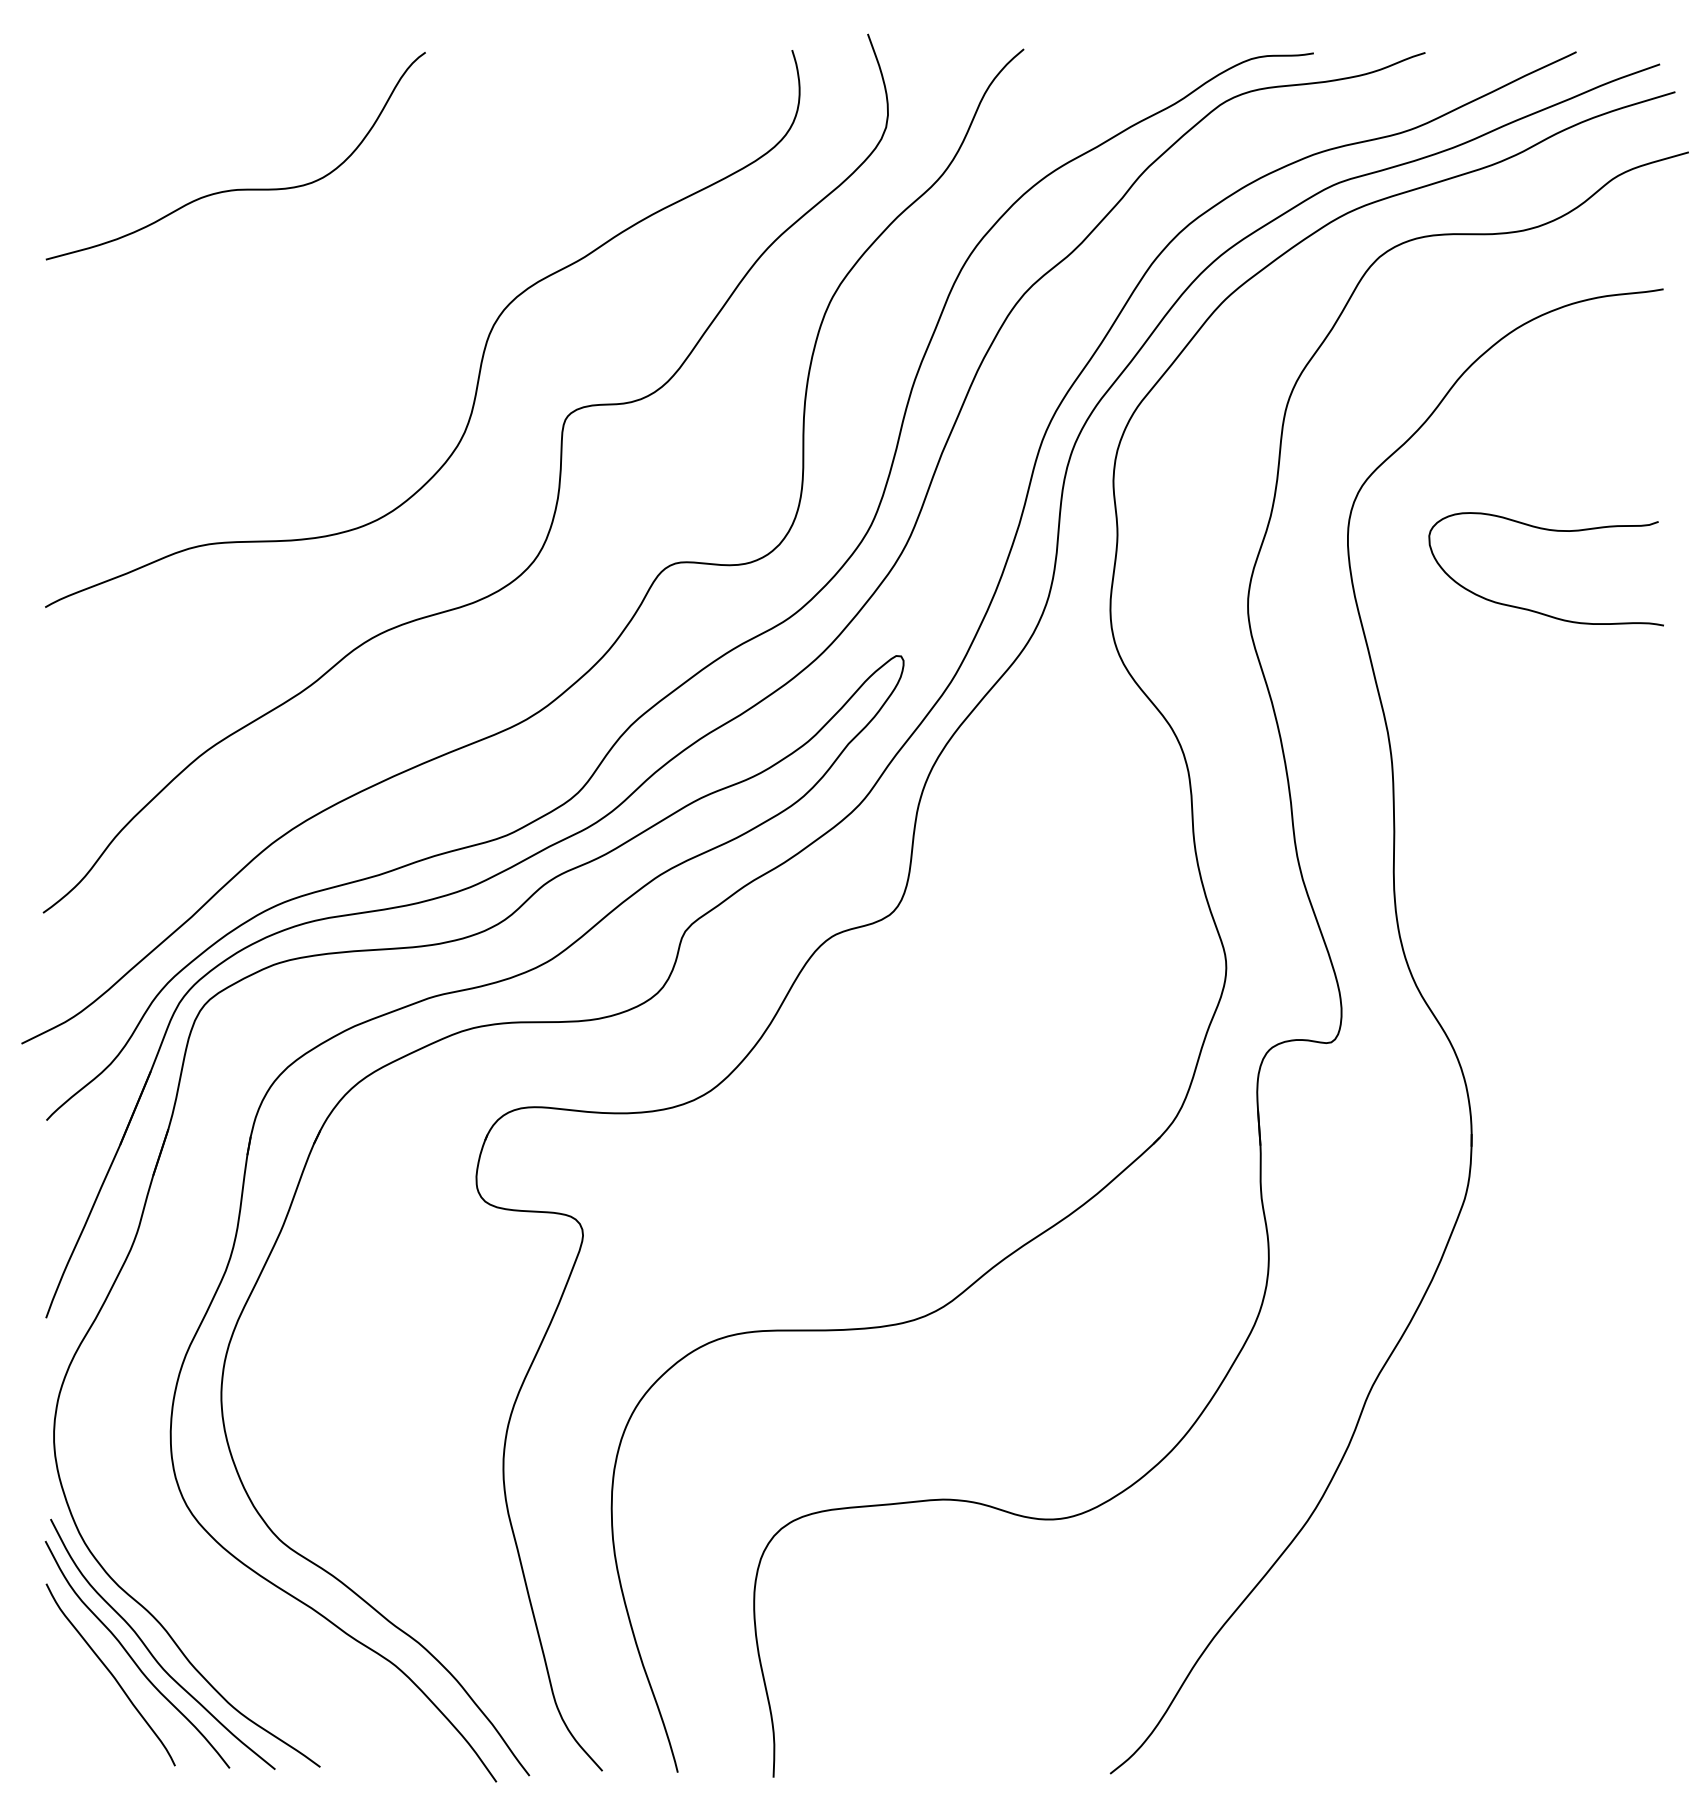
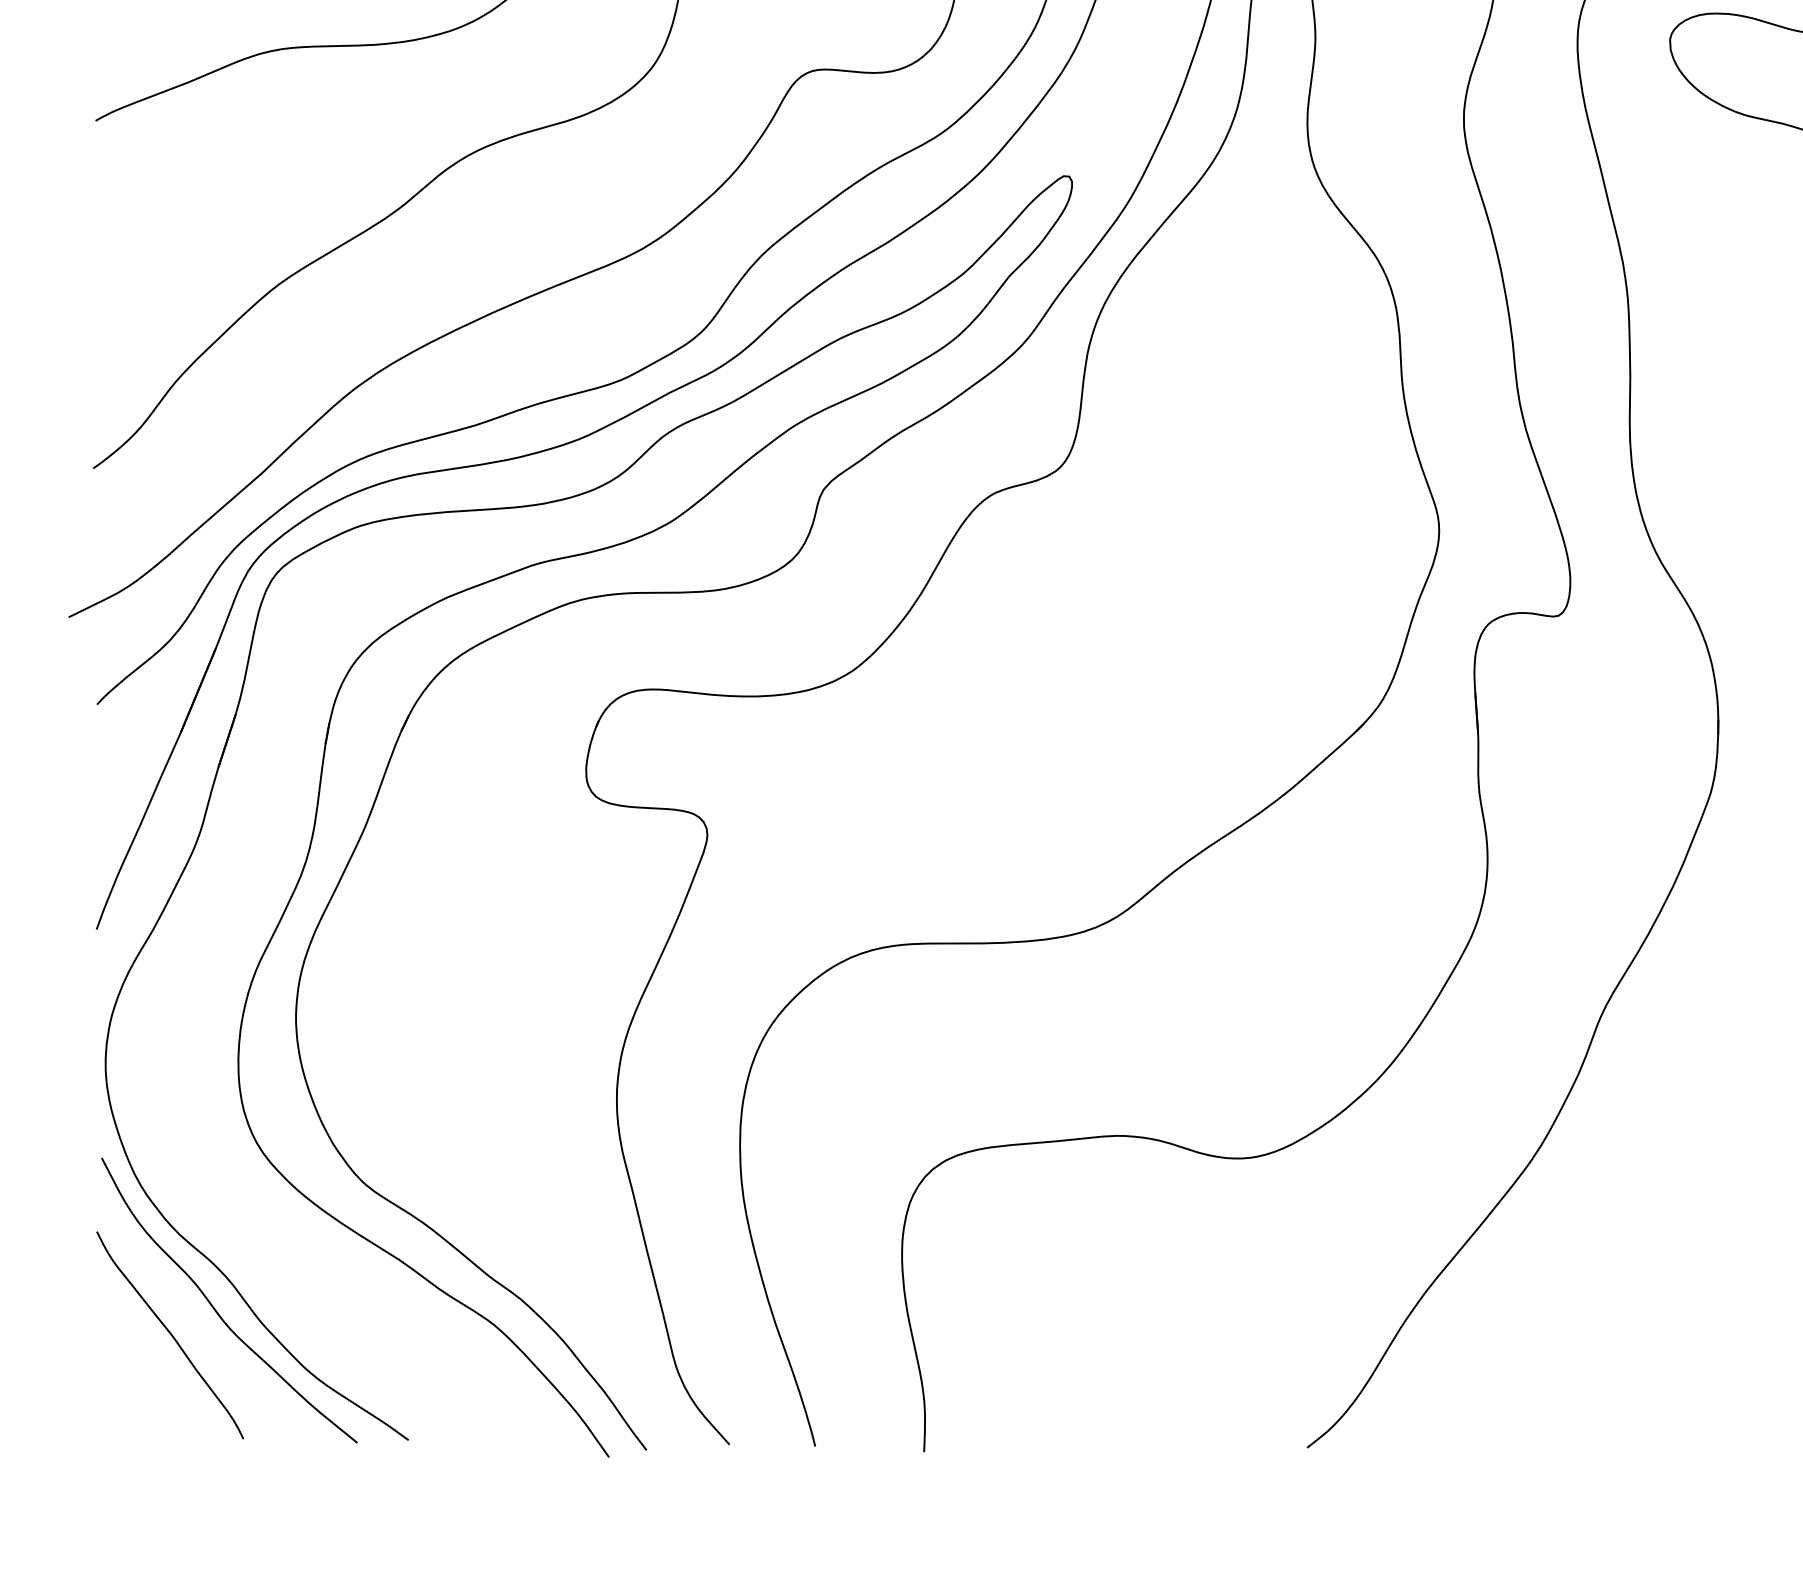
curve: (132, 1657) -> (194, 1315), removed

